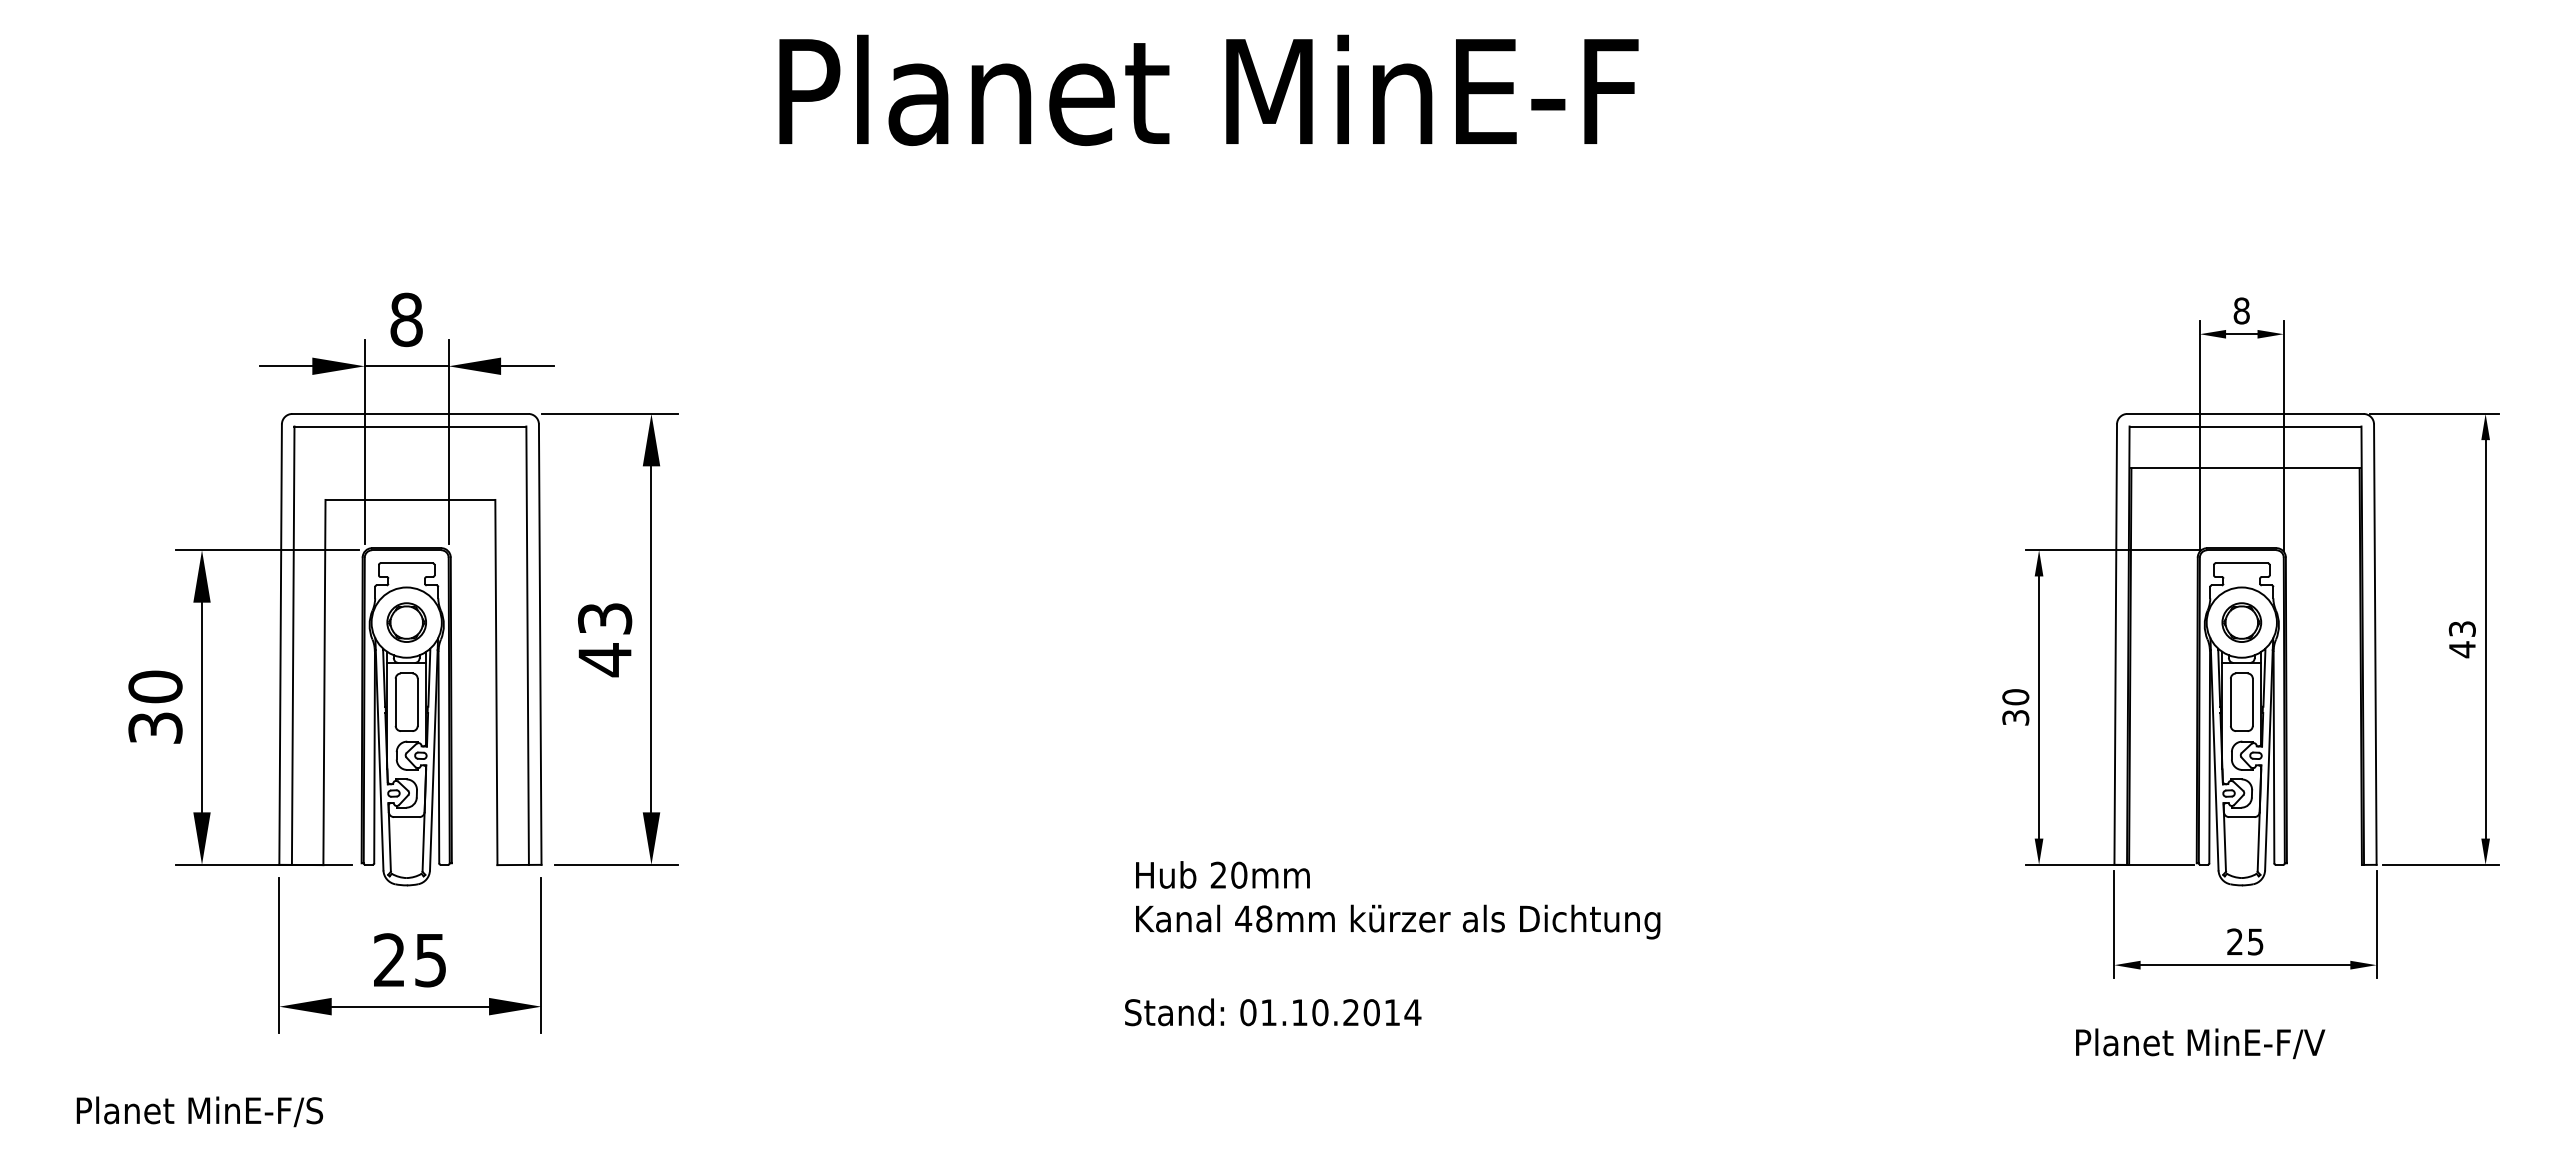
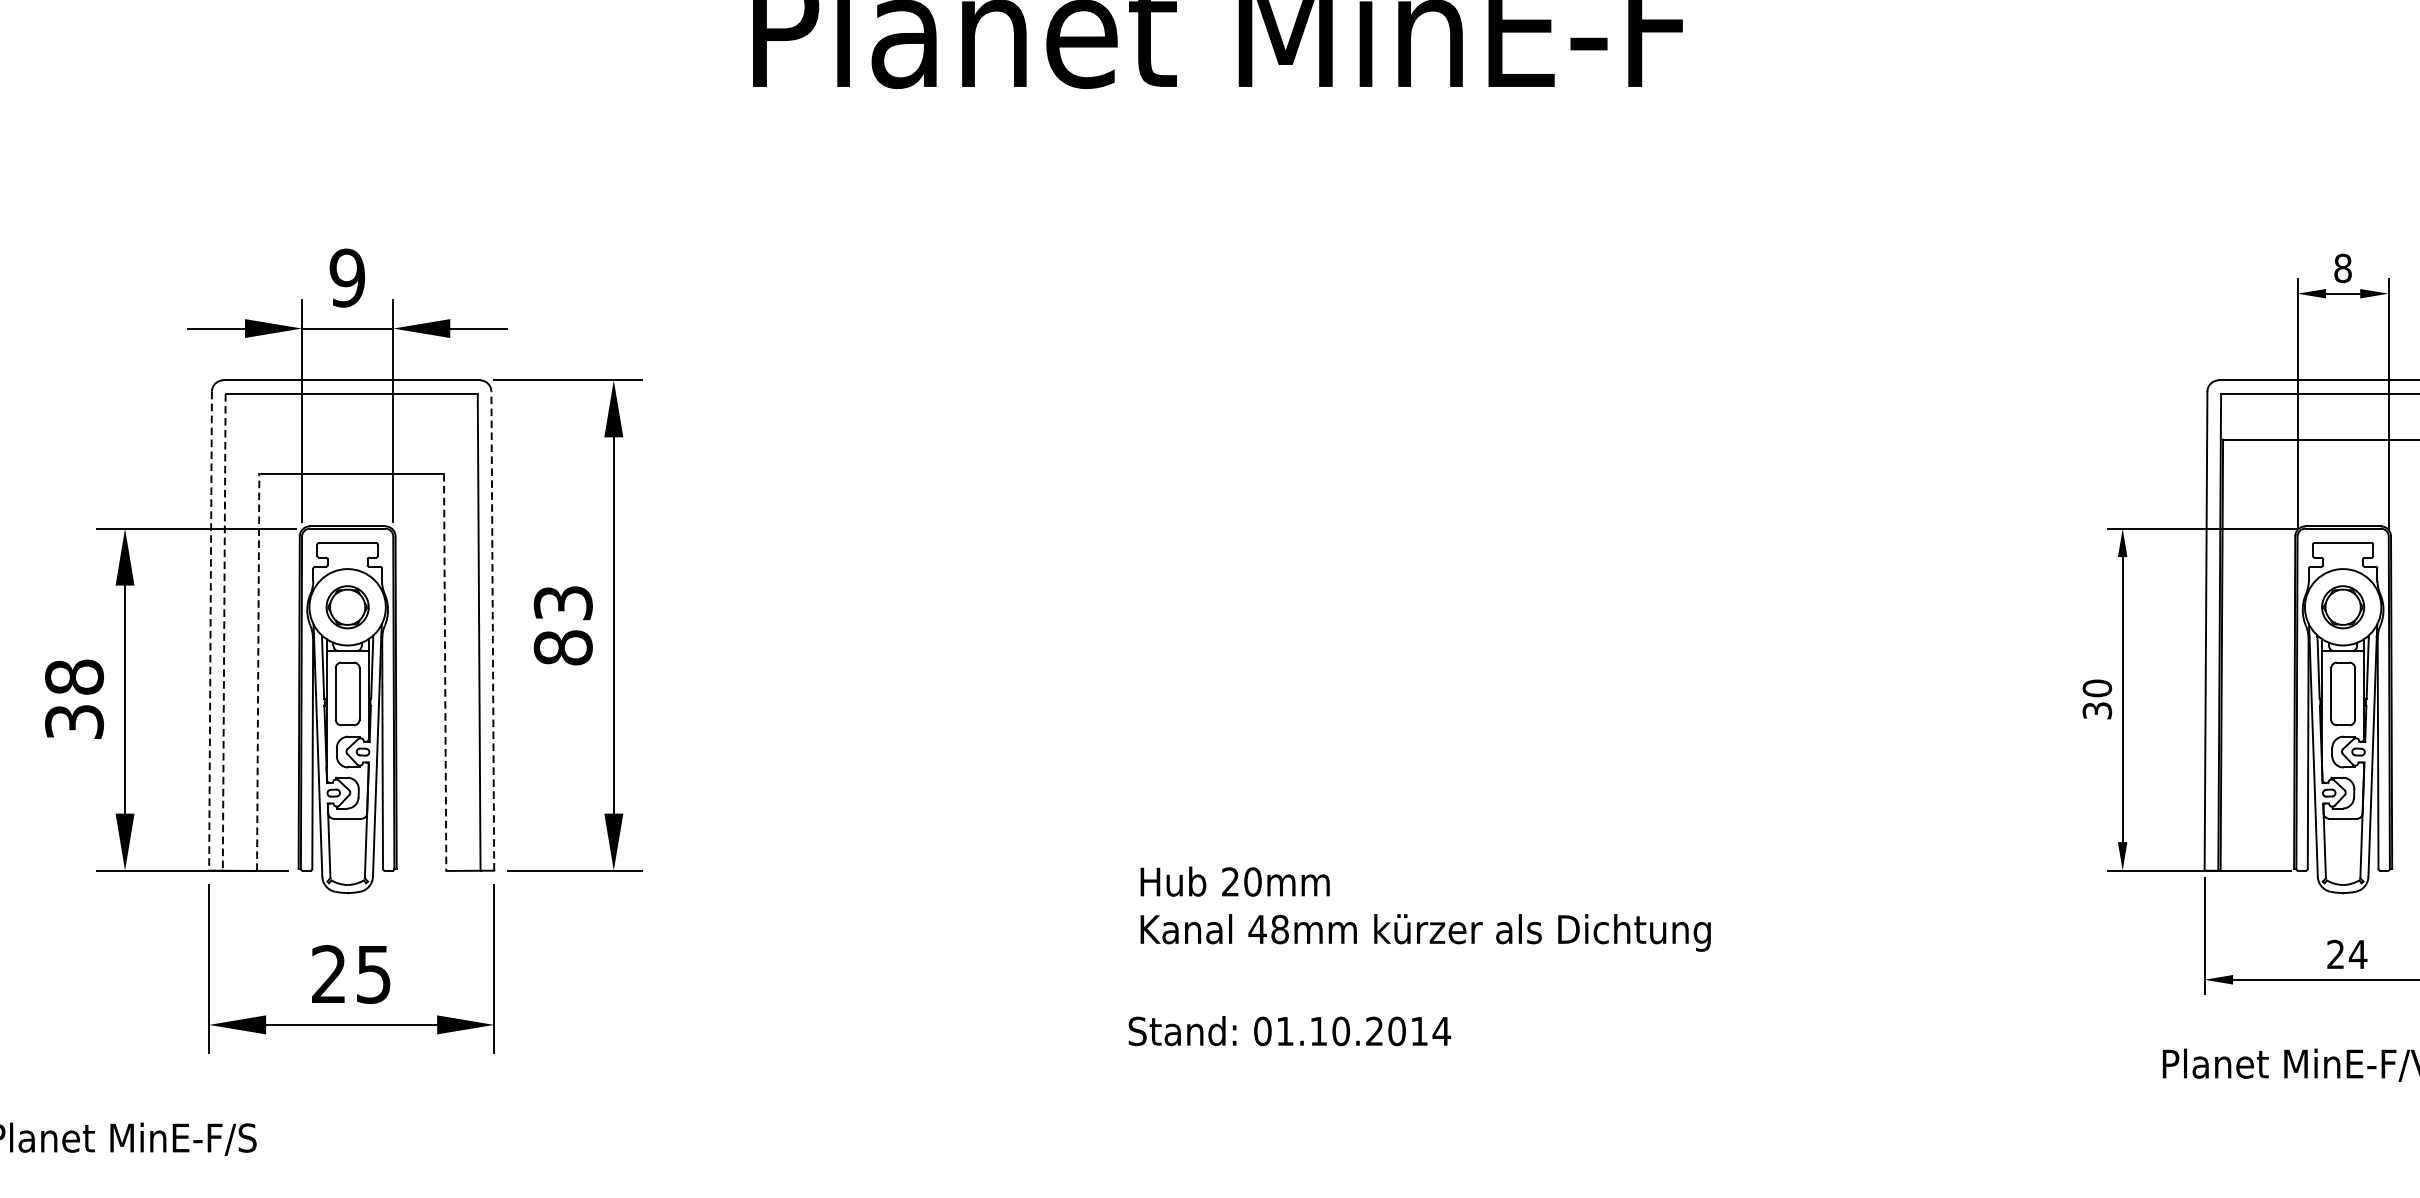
text: (406, 319) -> (347, 277), 8 -> 9
line: (540, 644) -> (493, 631), solid -> dashed
line: (280, 645) -> (210, 632), solid -> dashed
line: (293, 646) -> (224, 633), solid -> dashed
text: (605, 660) -> (563, 648), 43 -> 83
line: (324, 682) -> (258, 672), solid -> dashed
line: (496, 682) -> (445, 672), solid -> dashed
text: (155, 686) -> (74, 676), 30 -> 38
text: (2255, 941) -> (2358, 954), 25 -> 24

